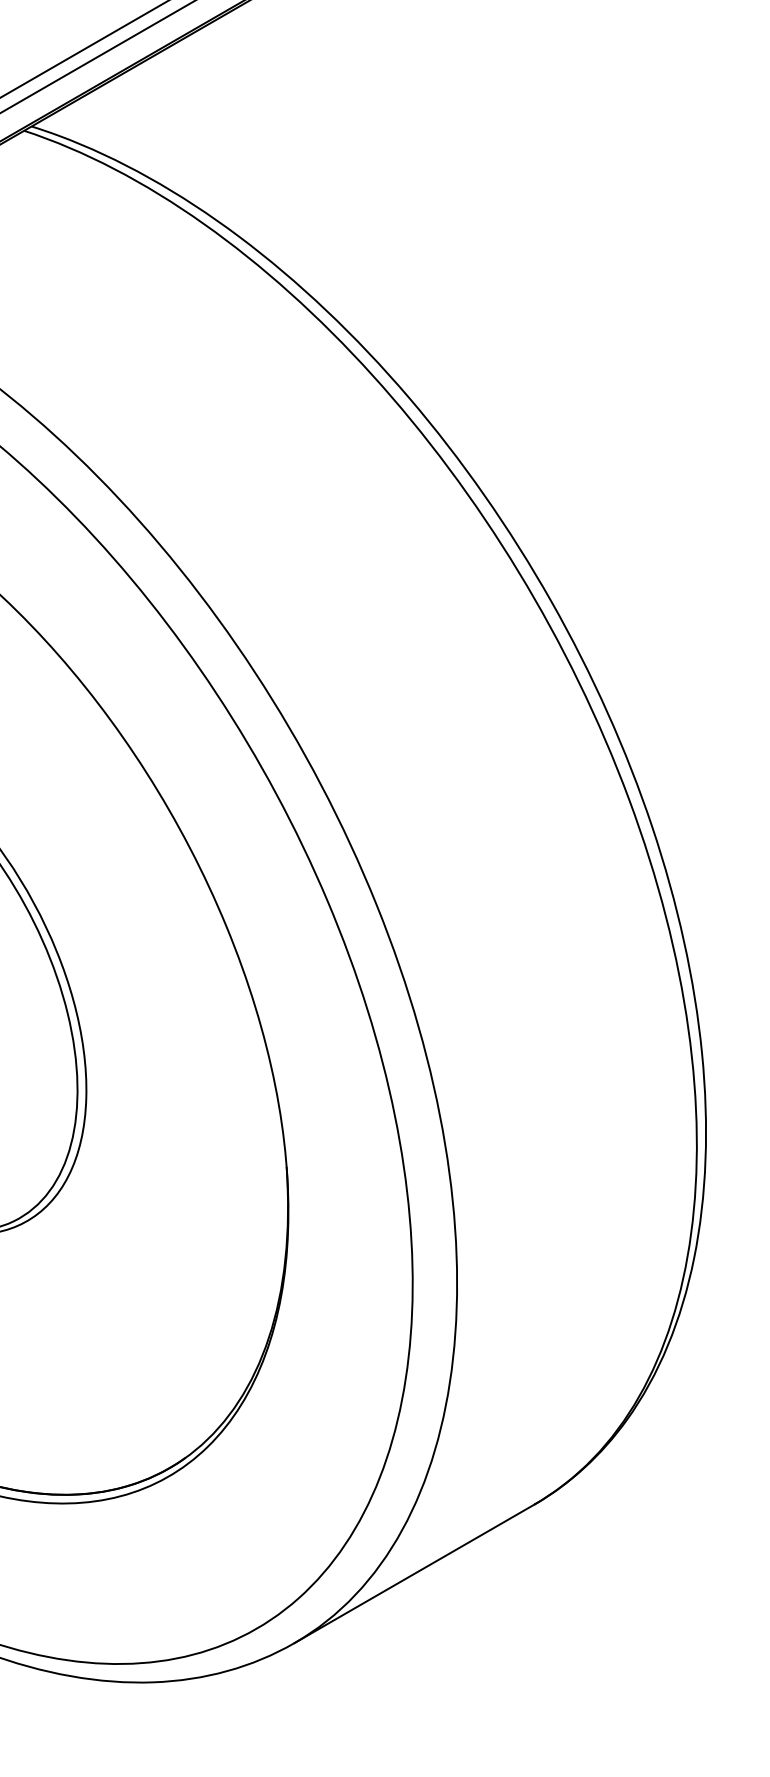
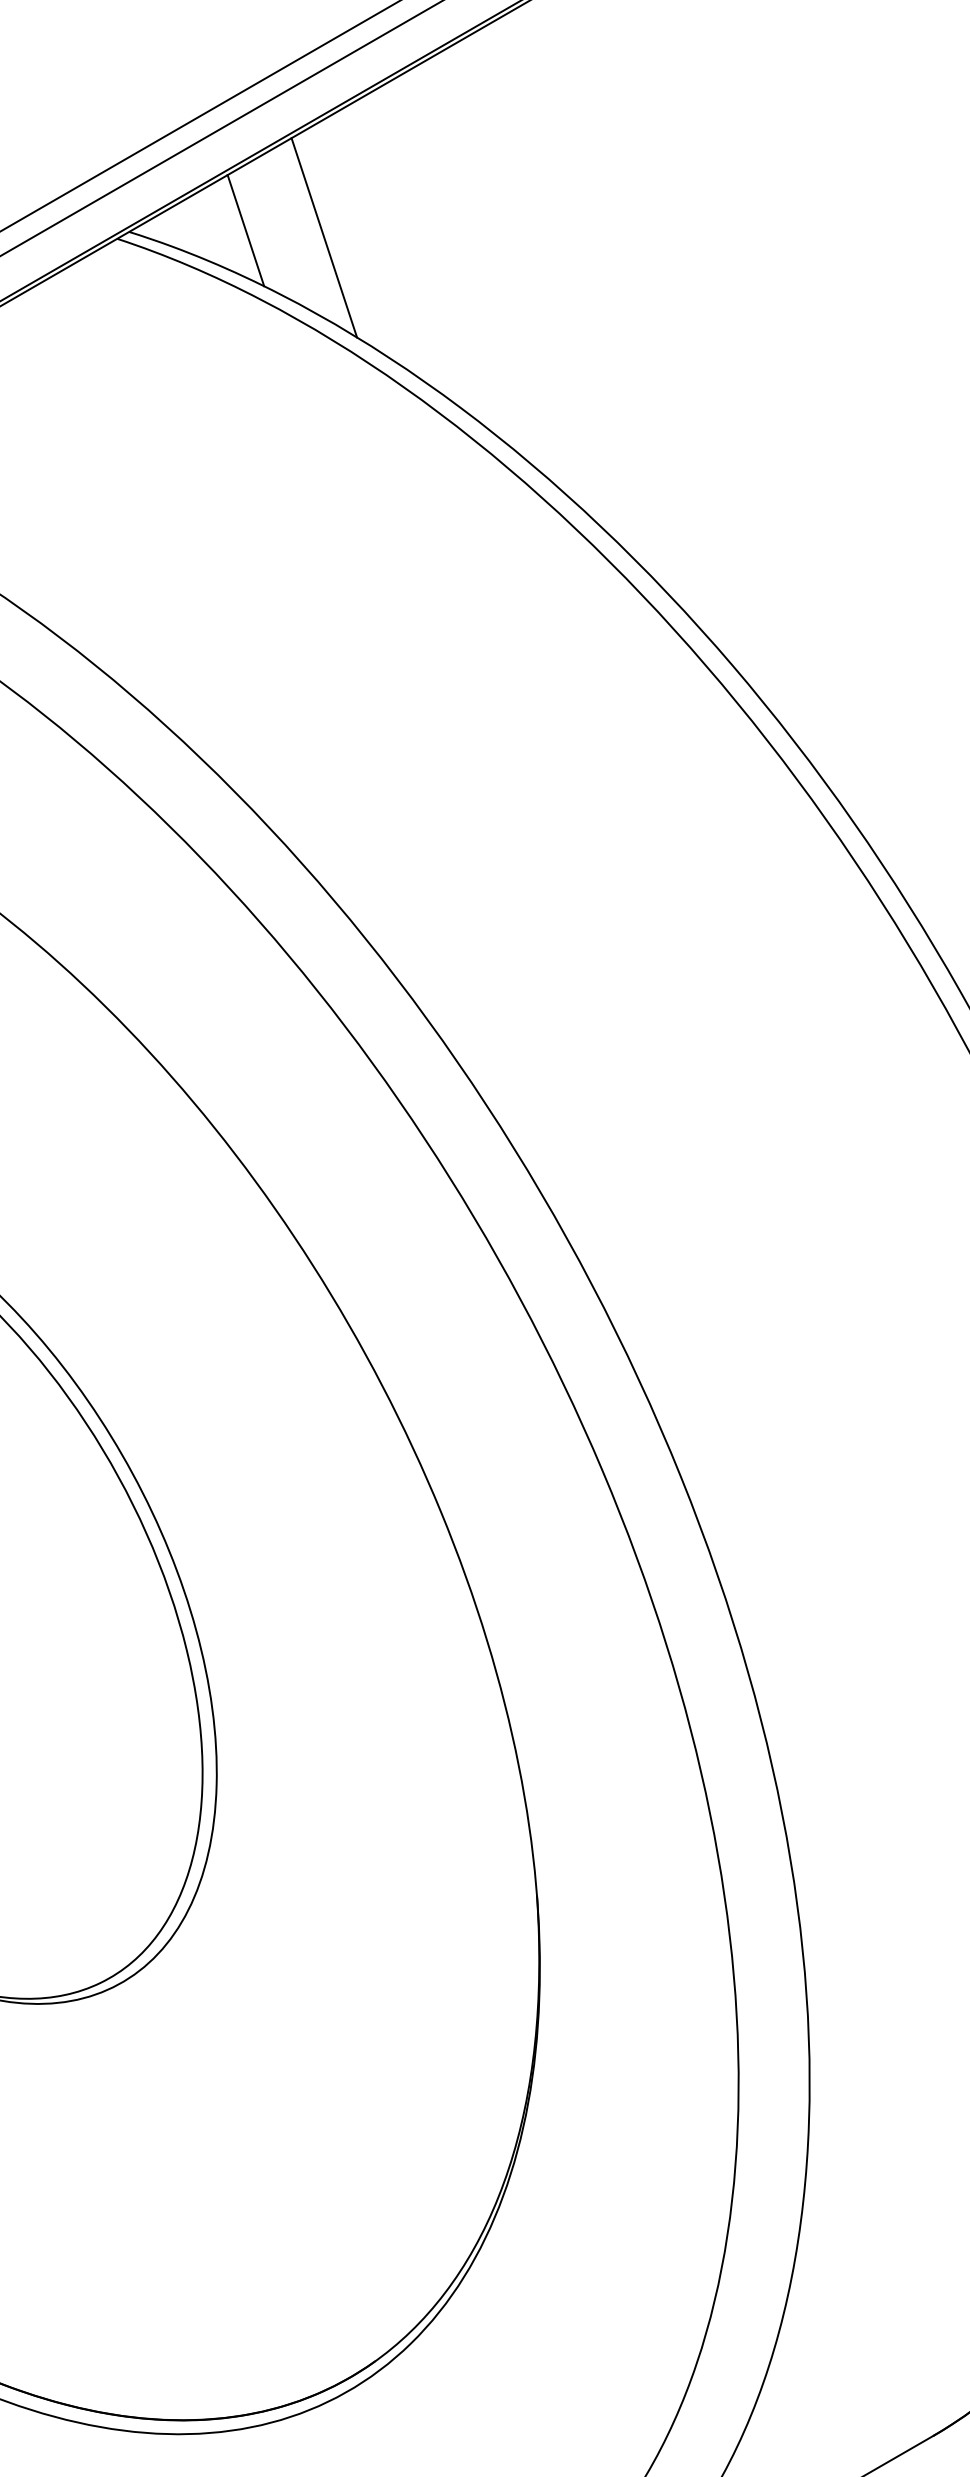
line: (104, 125) -> (245, 230), added
line: (153, 129) -> (324, 236), added

